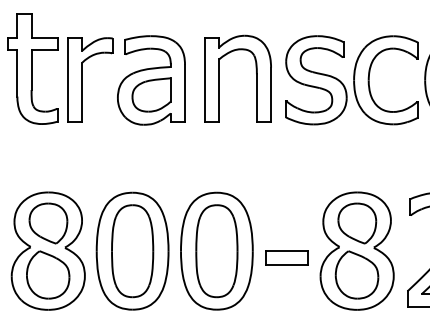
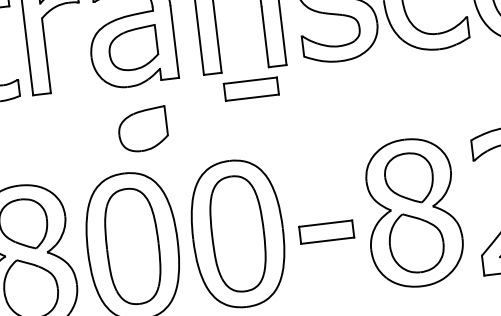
part: (240, 137) -> (250, 88), added
part: (151, 159) -> (142, 129), added

